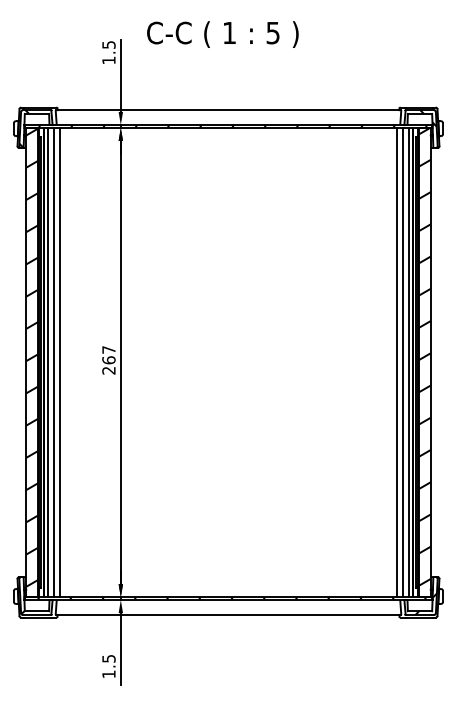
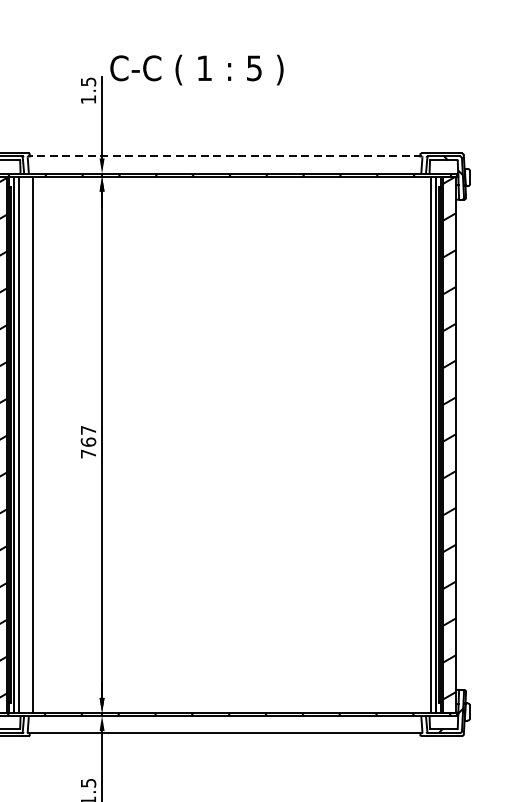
text: (222, 34) -> (196, 69), moved
line: (228, 110) -> (225, 156), solid -> dashed
line: (54, 362) -> (26, 444), removed
line: (396, 362) -> (417, 444), removed
line: (402, 362) -> (423, 444), removed
text: (108, 370) -> (87, 453), 267 -> 767

